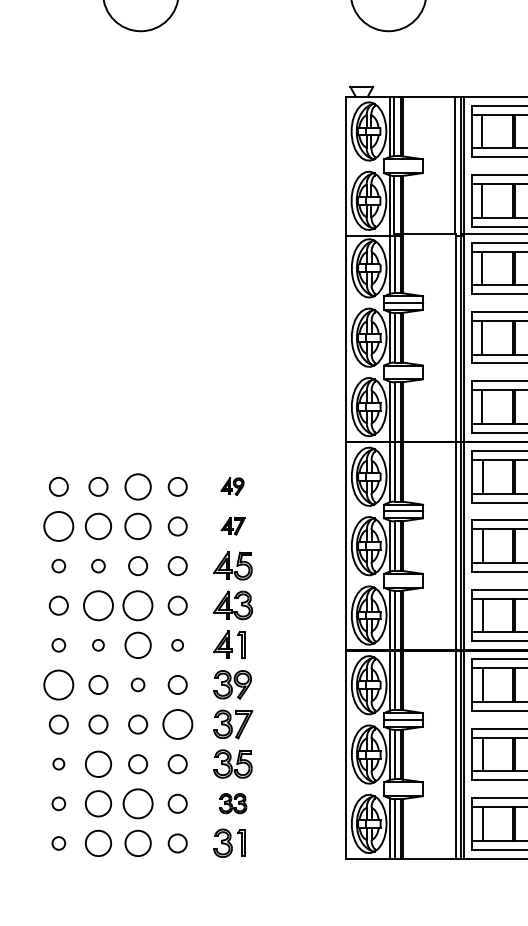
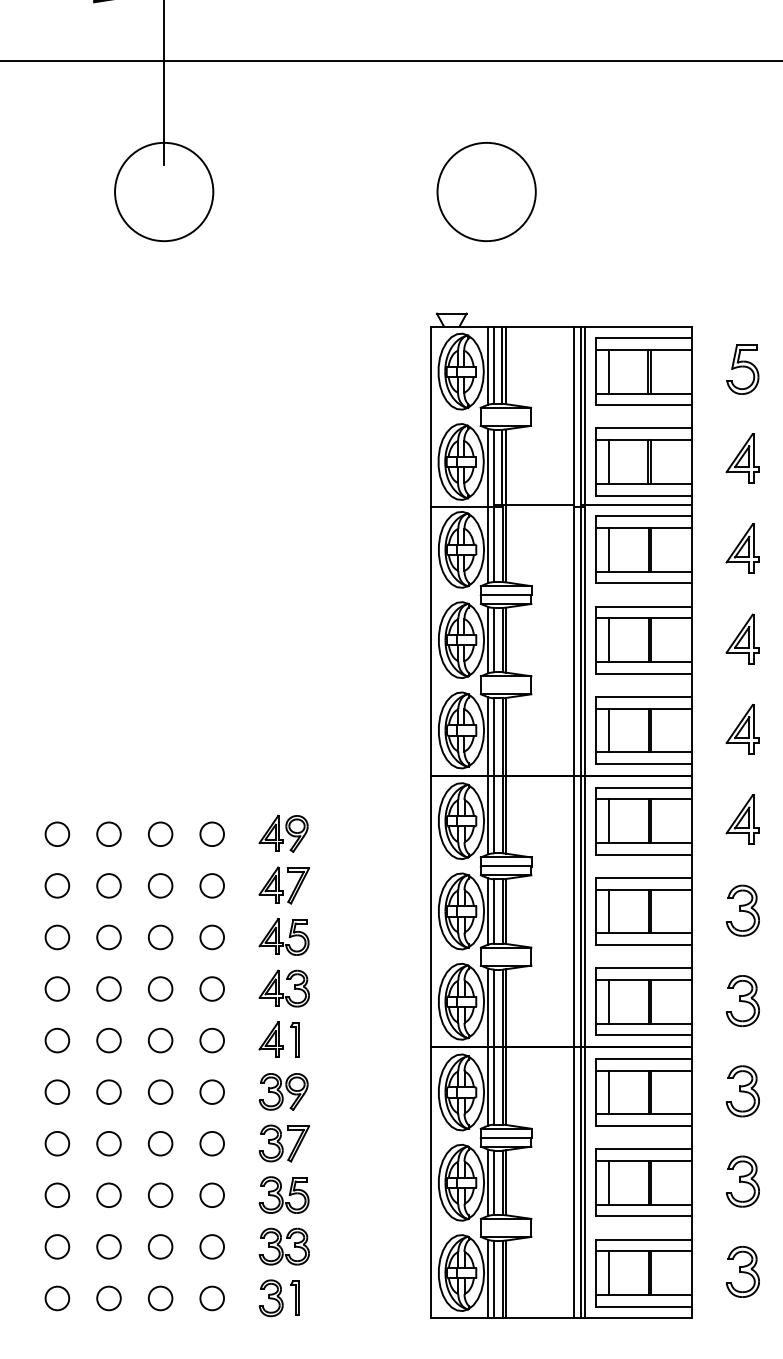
circle: (138, 486) -> (160, 833), size x0.71
part: (232, 486) -> (283, 833), size x1.67
circle: (58, 526) -> (57, 885), size x0.62
circle: (98, 526) -> (108, 885), size x0.71
circle: (138, 526) -> (160, 885), size x0.71
part: (233, 526) -> (284, 885), size x1.67
circle: (58, 566) -> (57, 937), size x1.43
circle: (98, 566) -> (108, 937), size x1.43
circle: (98, 605) -> (108, 988), size x0.62
circle: (138, 605) -> (160, 988), size x0.62
circle: (58, 645) -> (57, 1040), size x1.43
circle: (98, 645) -> (108, 1040), size x1.67
circle: (138, 645) -> (160, 1040), size x0.71
circle: (177, 645) -> (211, 1040), size x1.67
circle: (58, 684) -> (57, 1091), size x0.62
circle: (138, 684) -> (160, 1091), size x1.43
circle: (177, 724) -> (211, 1143), size x0.62
circle: (58, 763) -> (57, 1194), size x1.67
circle: (98, 763) -> (108, 1194), size x0.71
circle: (58, 803) -> (57, 1246), size x1.43
circle: (98, 803) -> (108, 1246), size x0.71
circle: (138, 803) -> (160, 1246), size x0.62
part: (232, 803) -> (283, 1246), size x1.43
circle: (58, 843) -> (57, 1298), size x1.43
circle: (98, 843) -> (108, 1298), size x0.71
circle: (138, 843) -> (160, 1298), size x0.71

